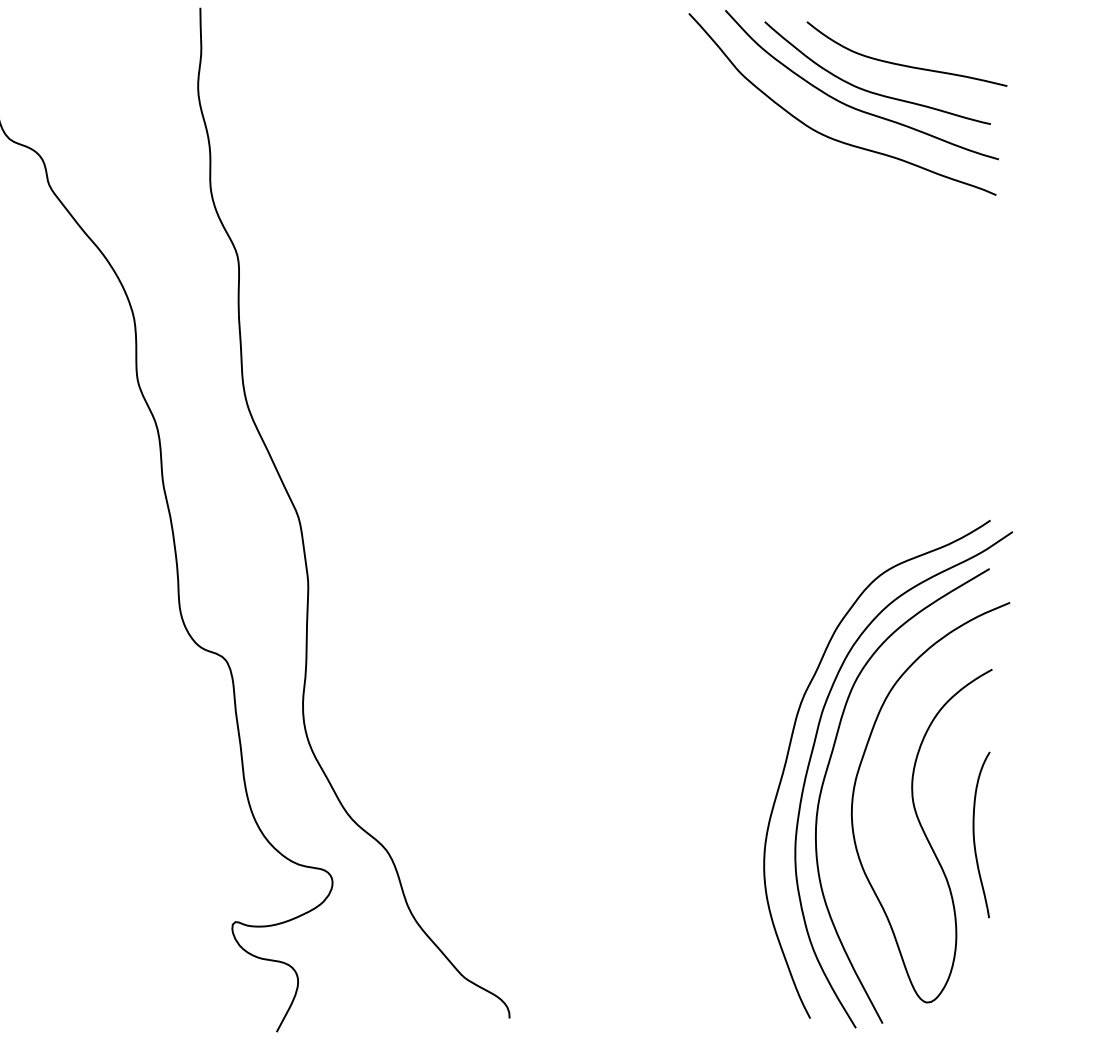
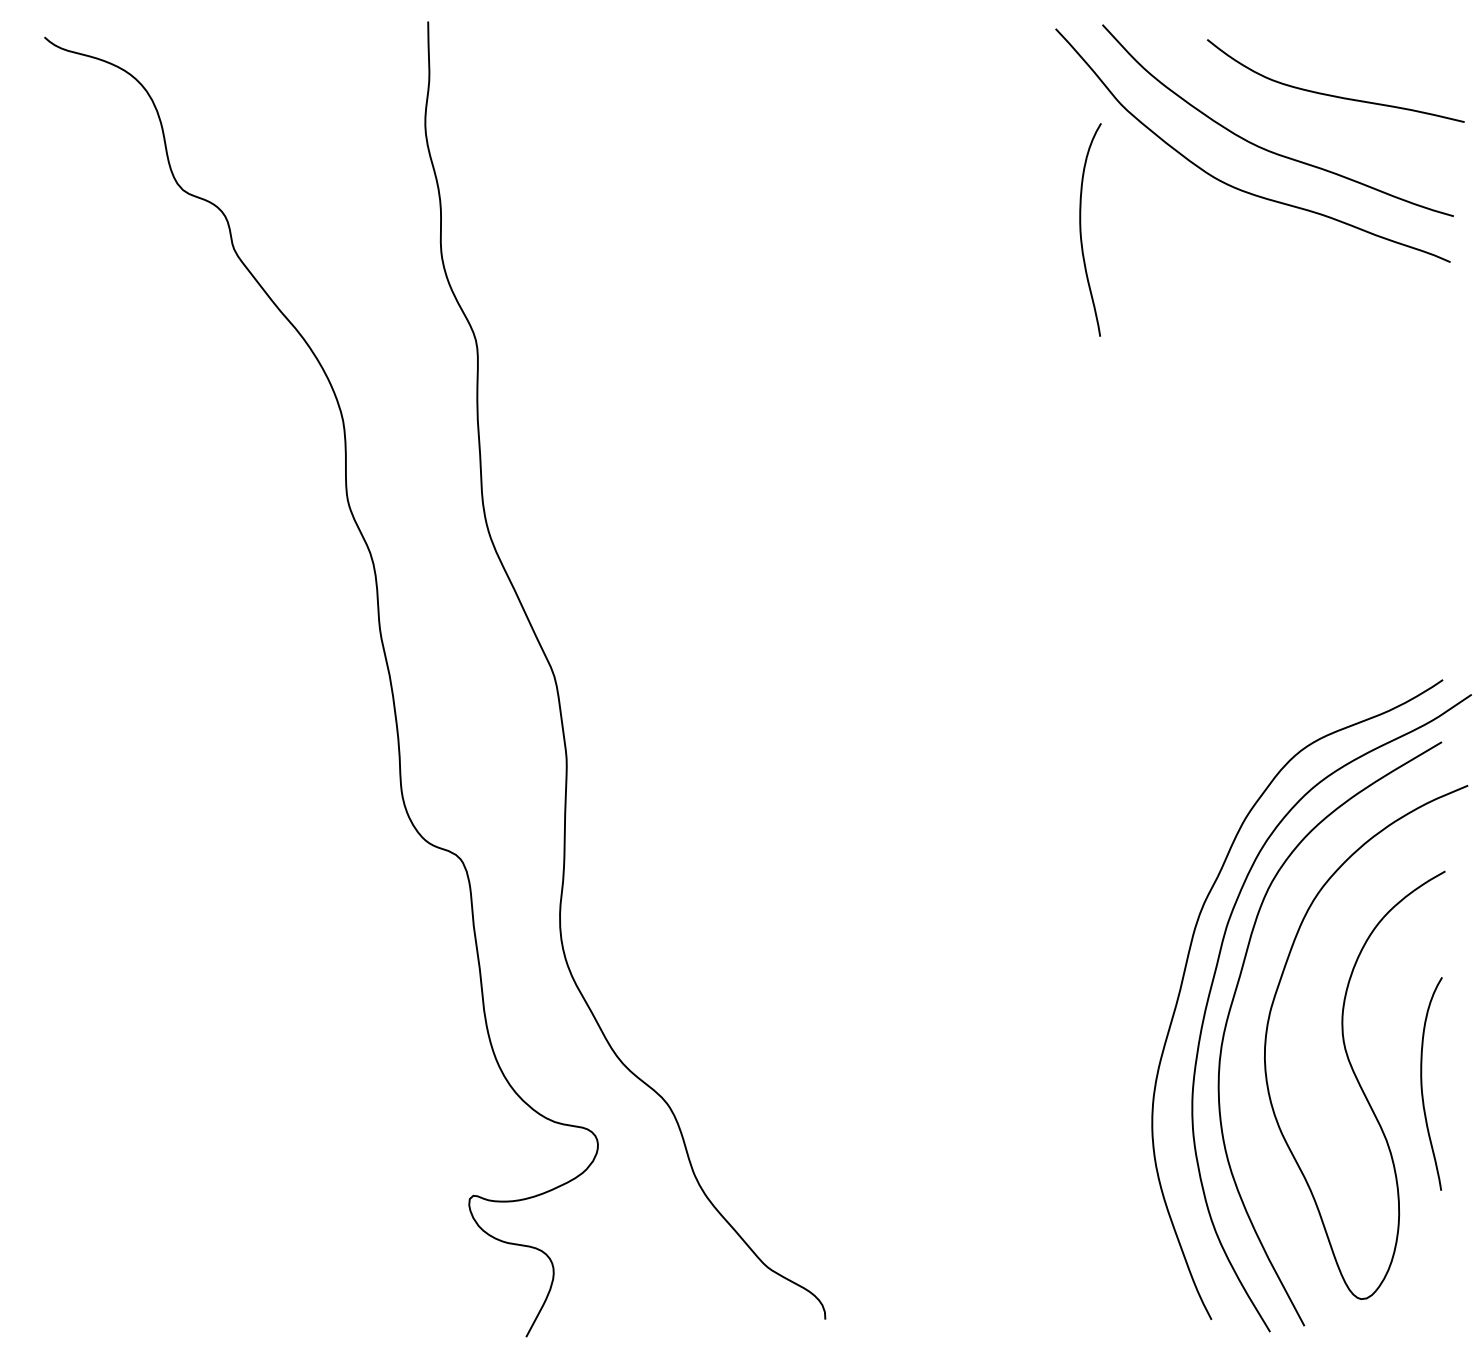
curve: (870, 91) -> (1288, 128), removed
curve: (709, 169) -> (1081, 229), added

